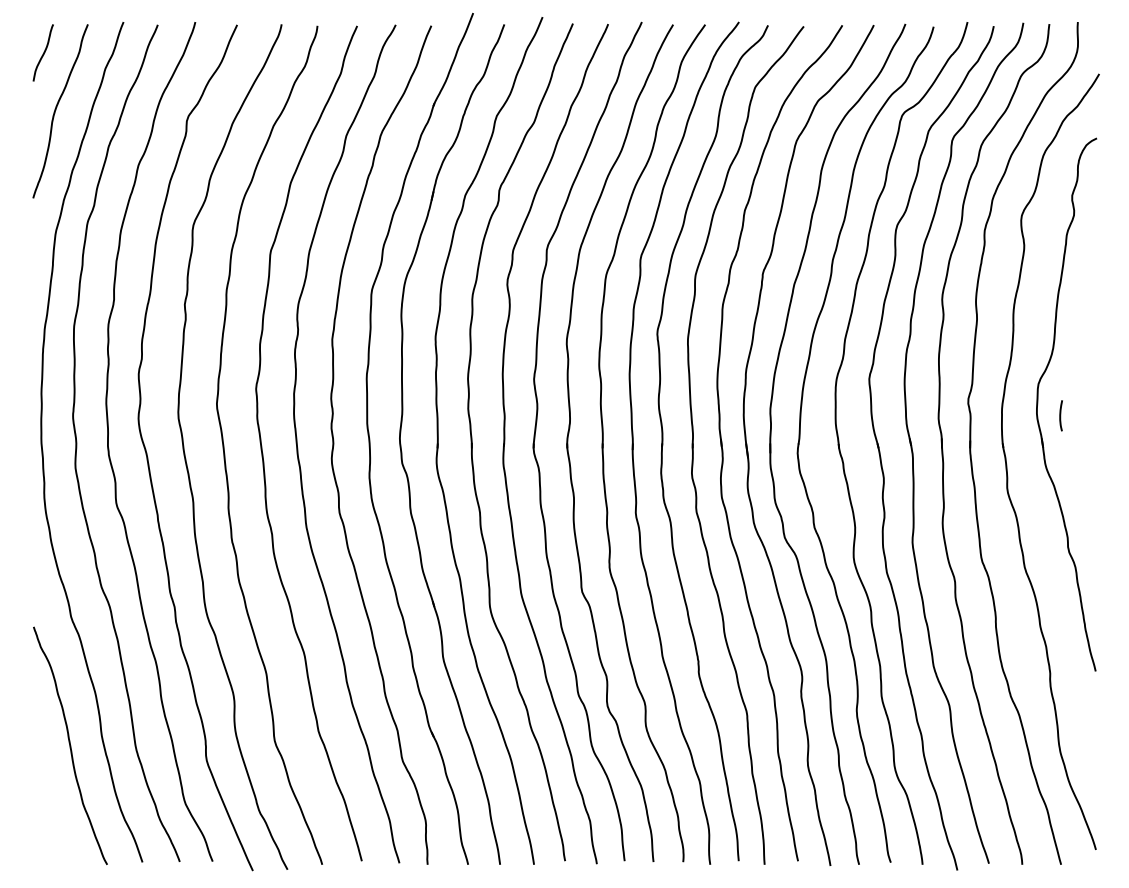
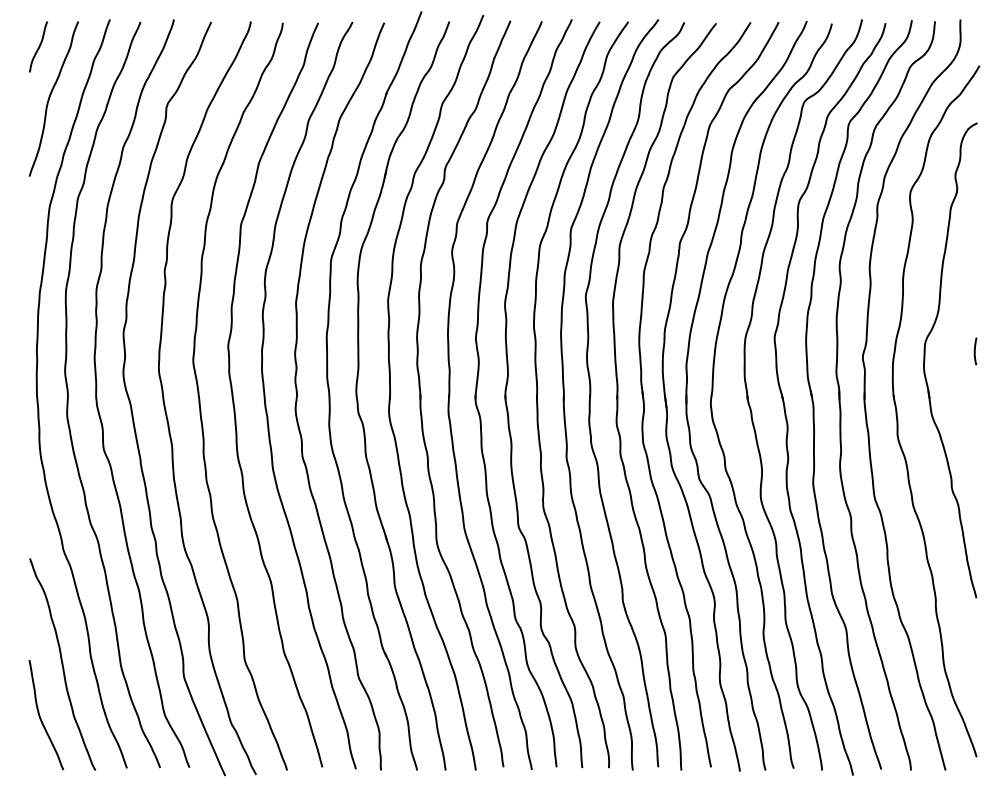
curve: (1061, 415) -> (975, 351), moved
curve: (46, 806) -> (41, 718), added

